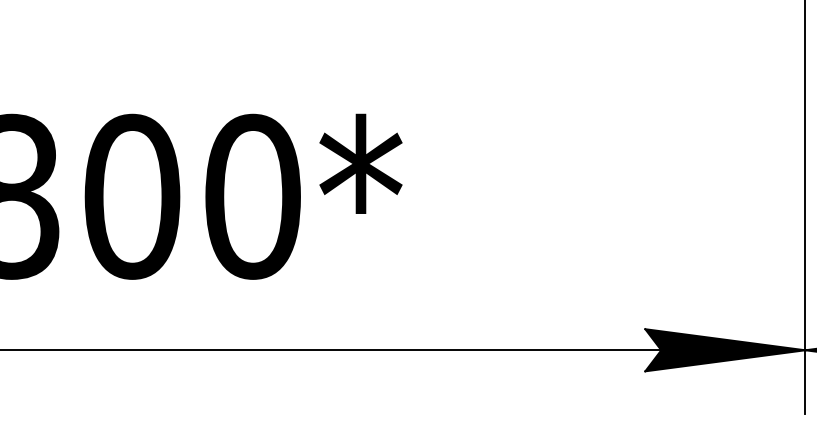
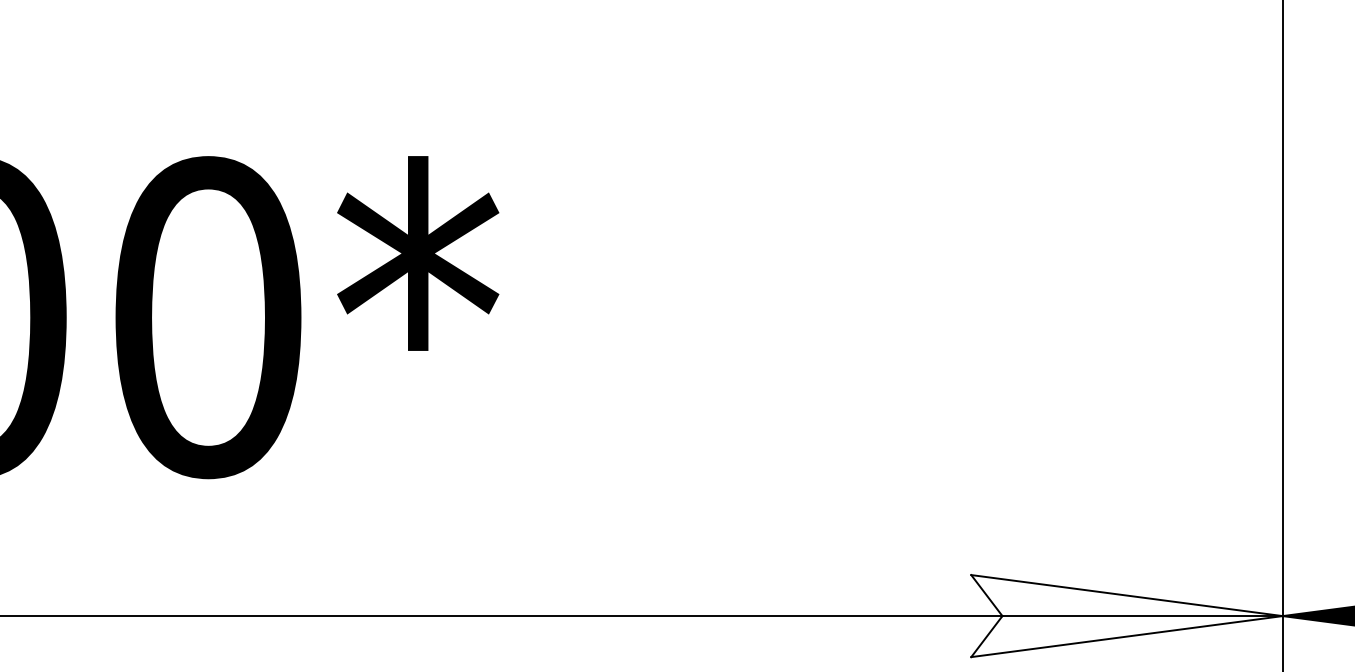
fill: (725, 350) -> (1127, 616), removed

